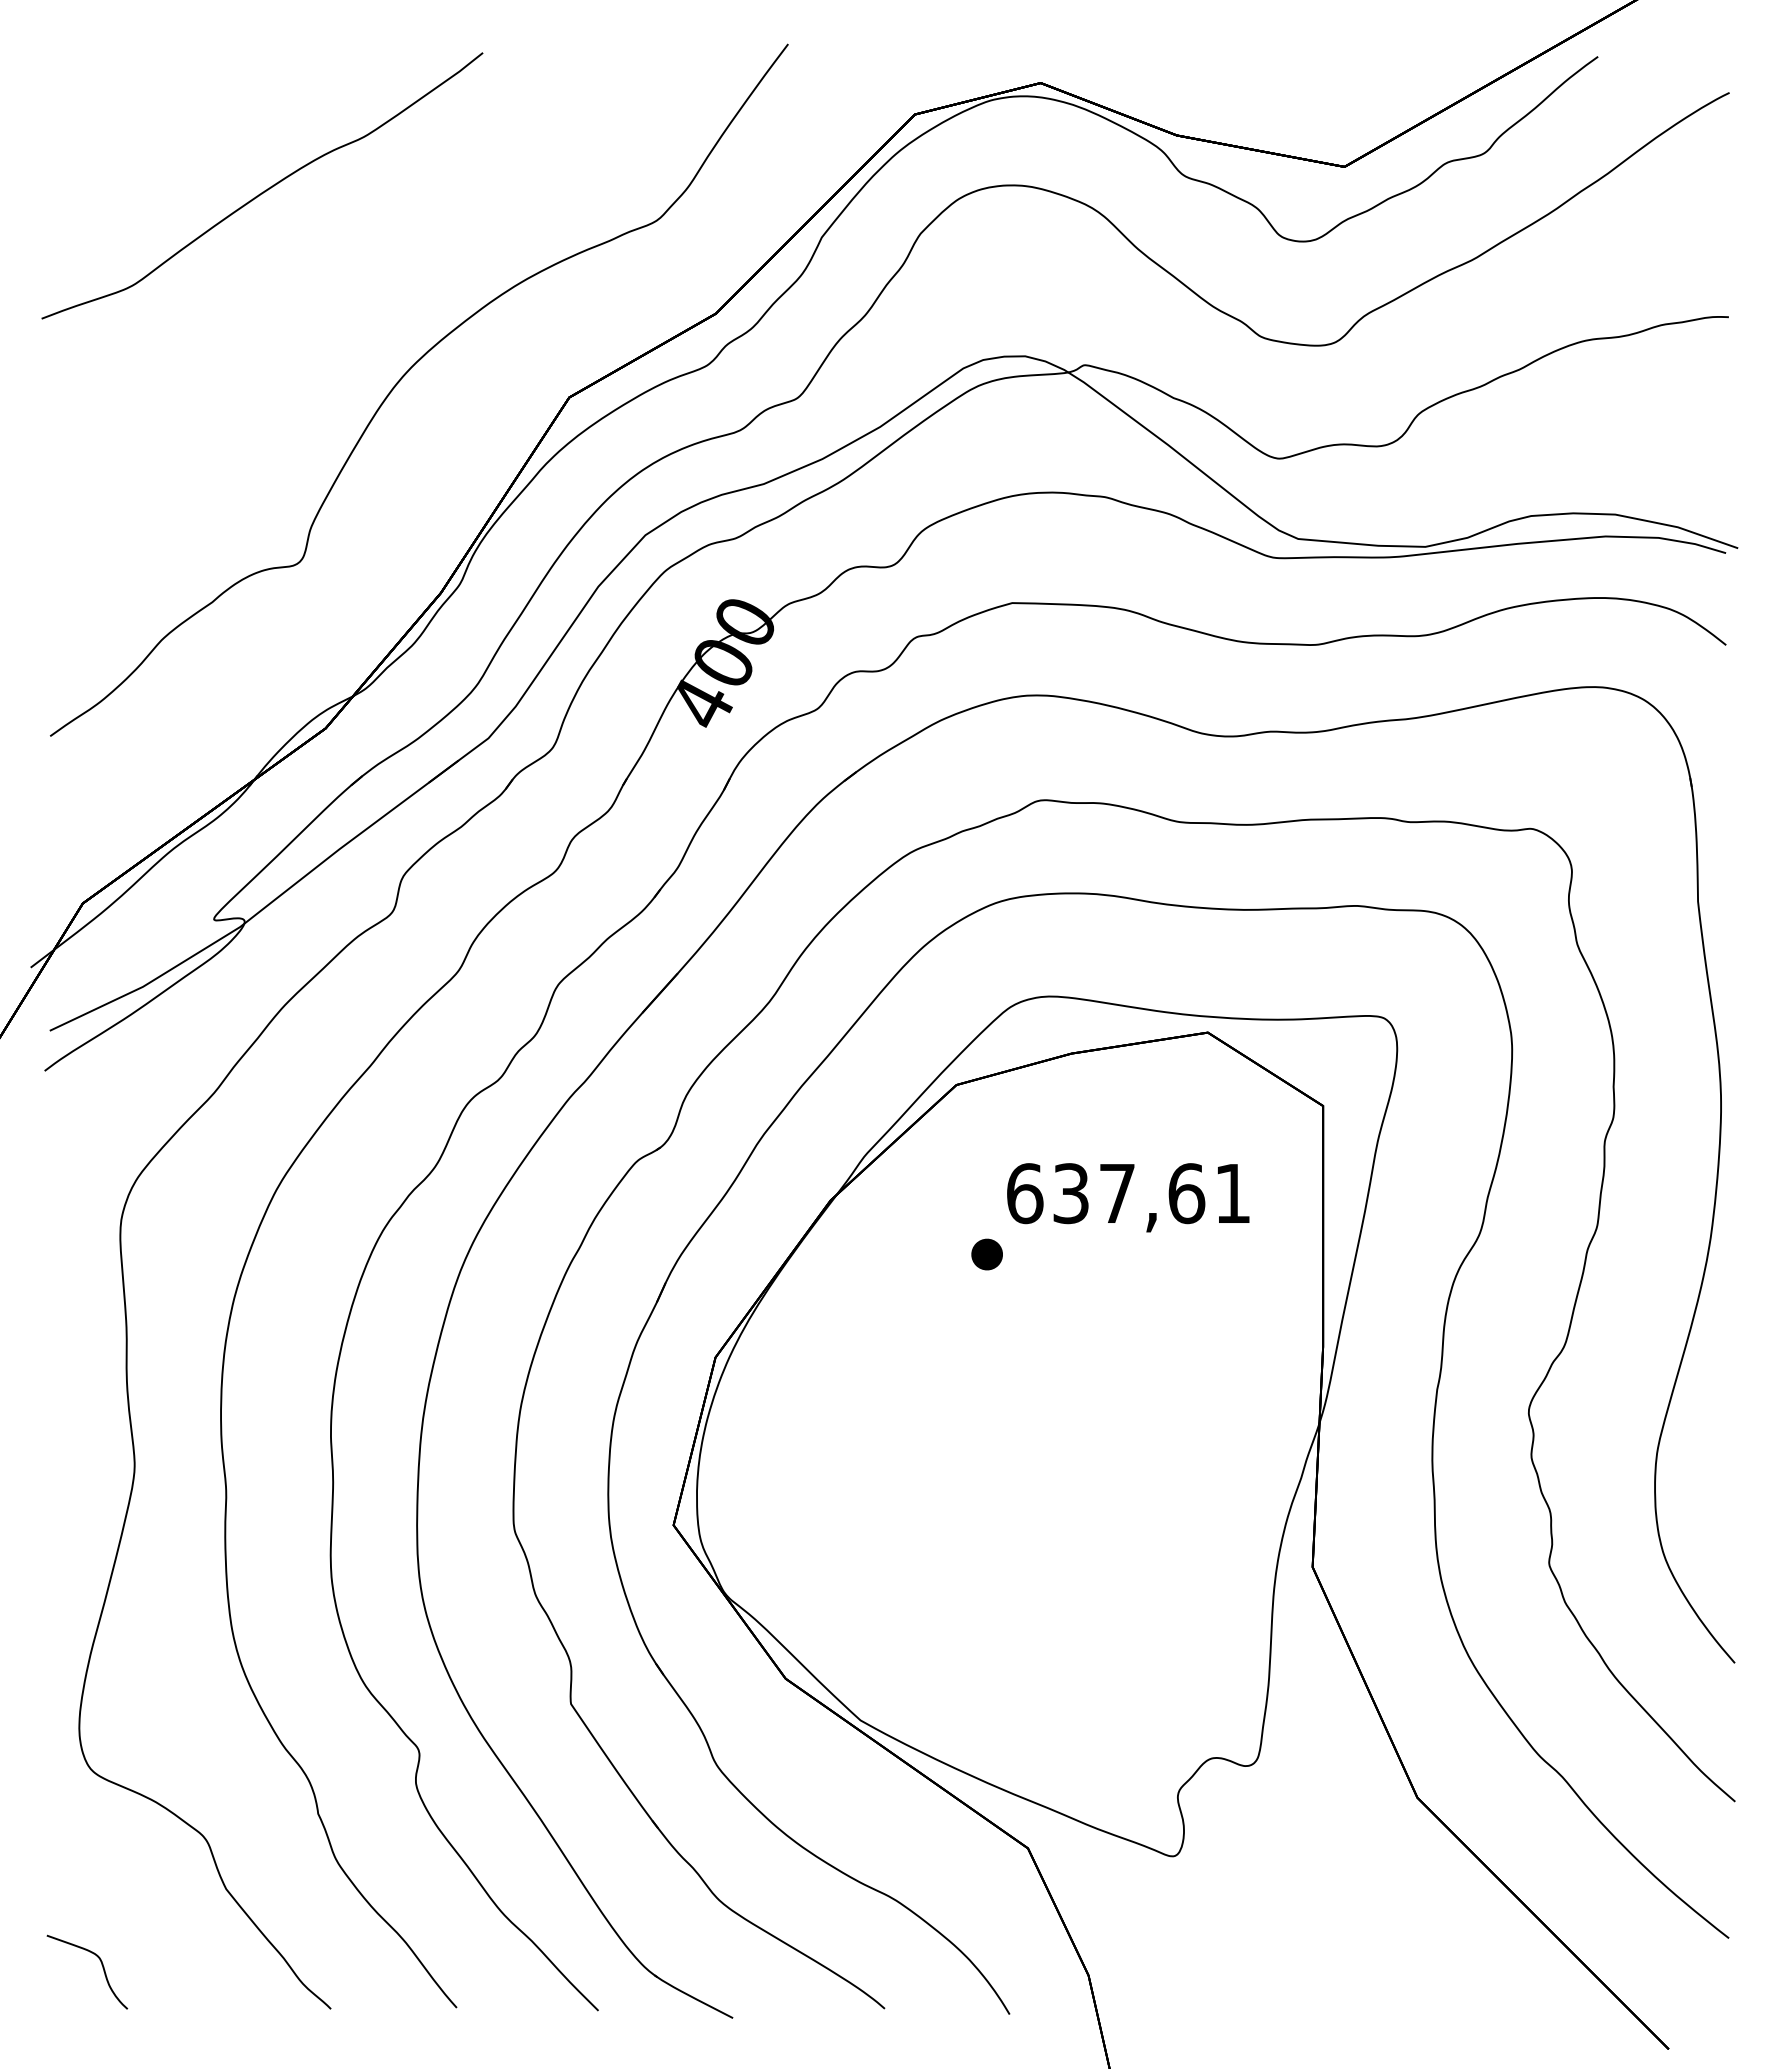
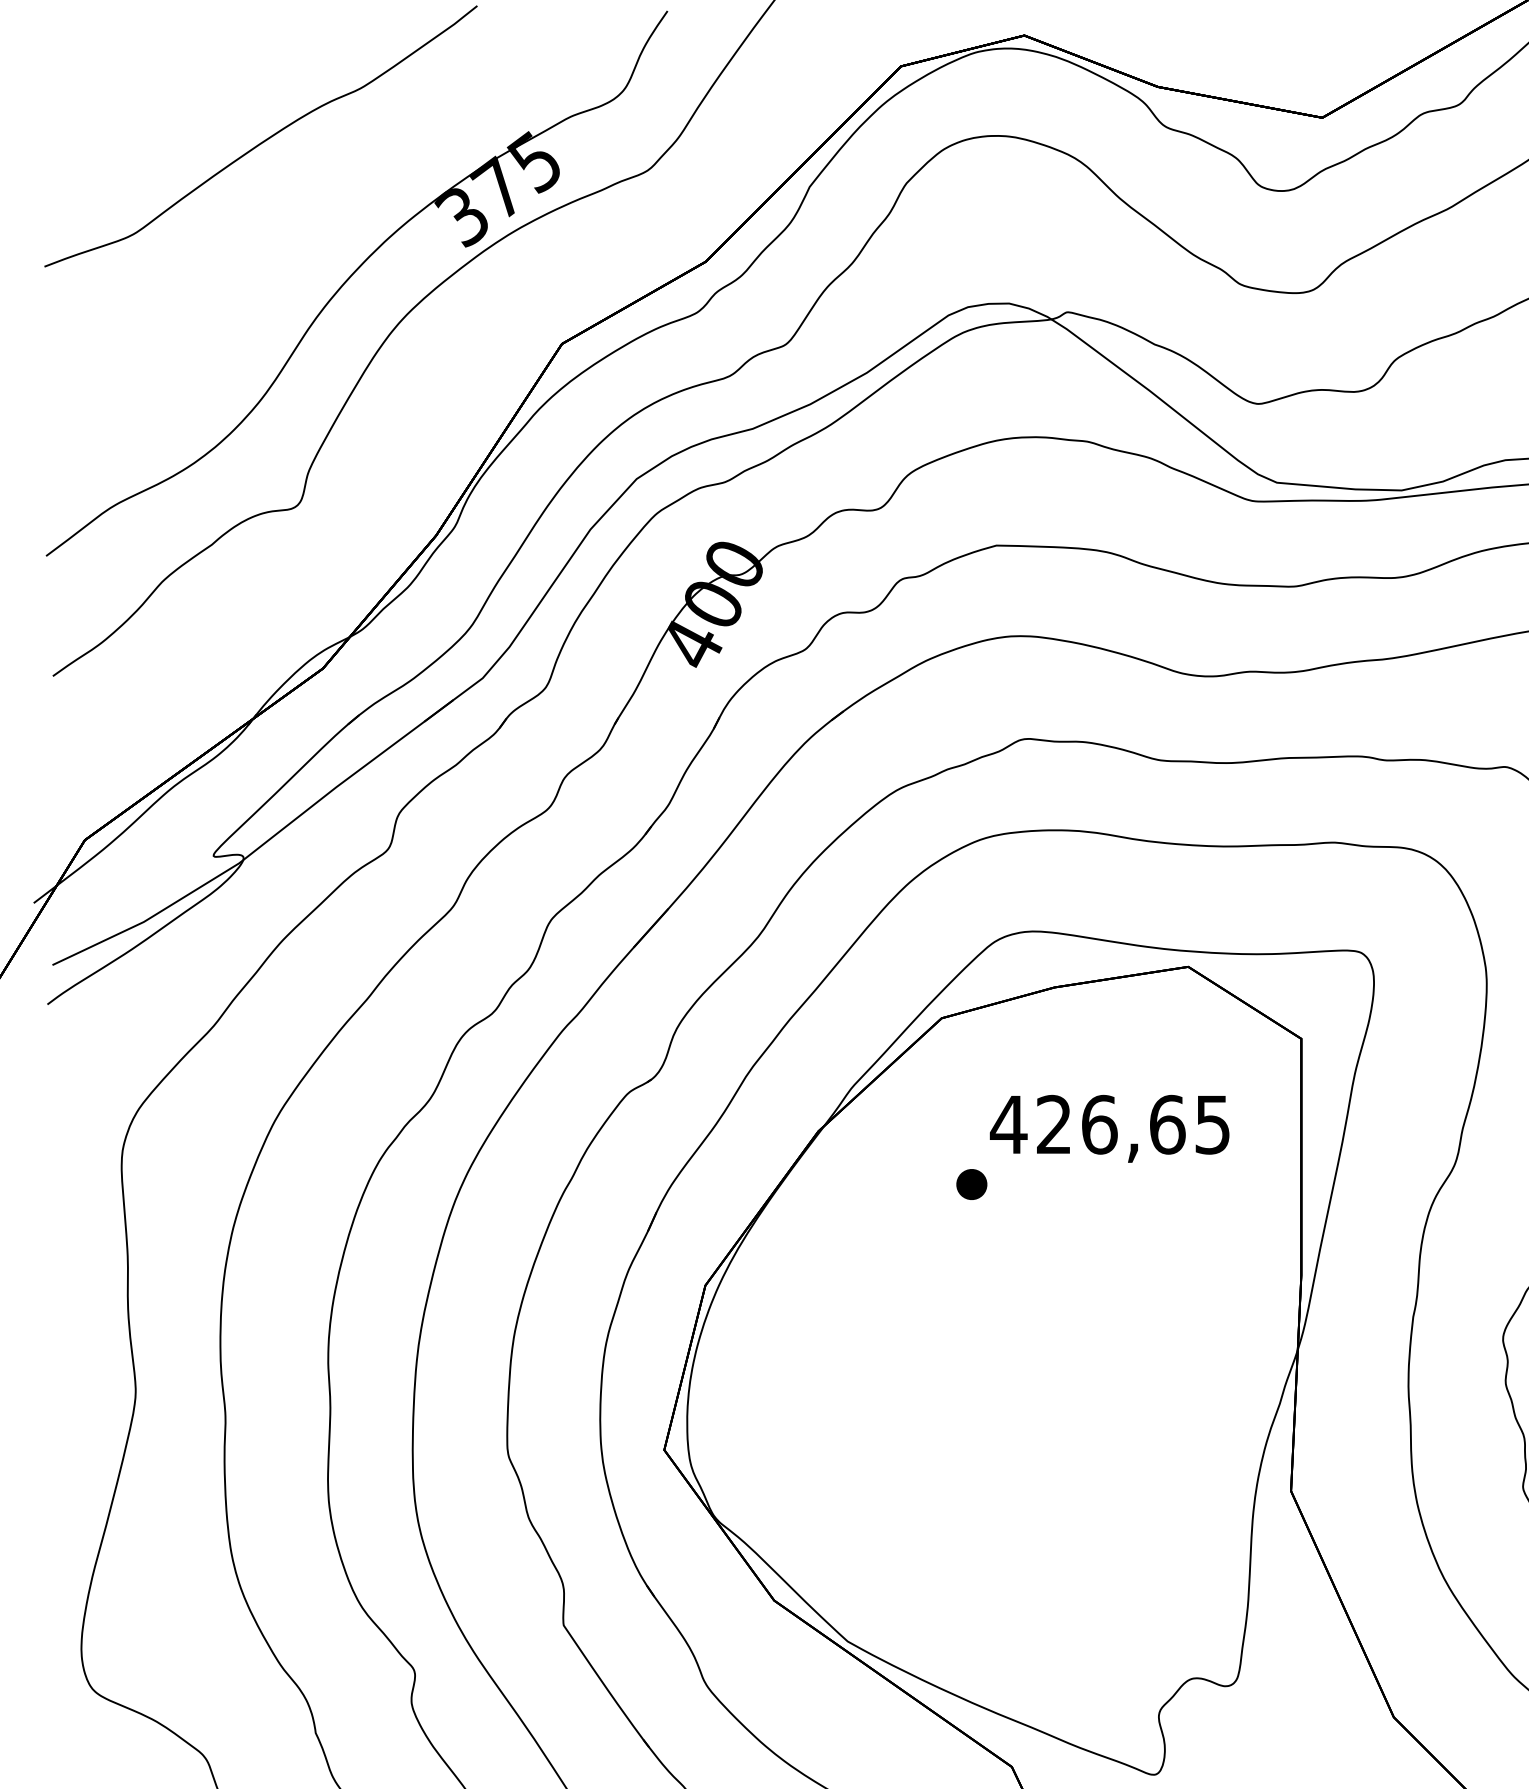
part: (354, 329) -> (351, 277), added
text: (1127, 1193) -> (1109, 1124), 637,61 -> 426,65

